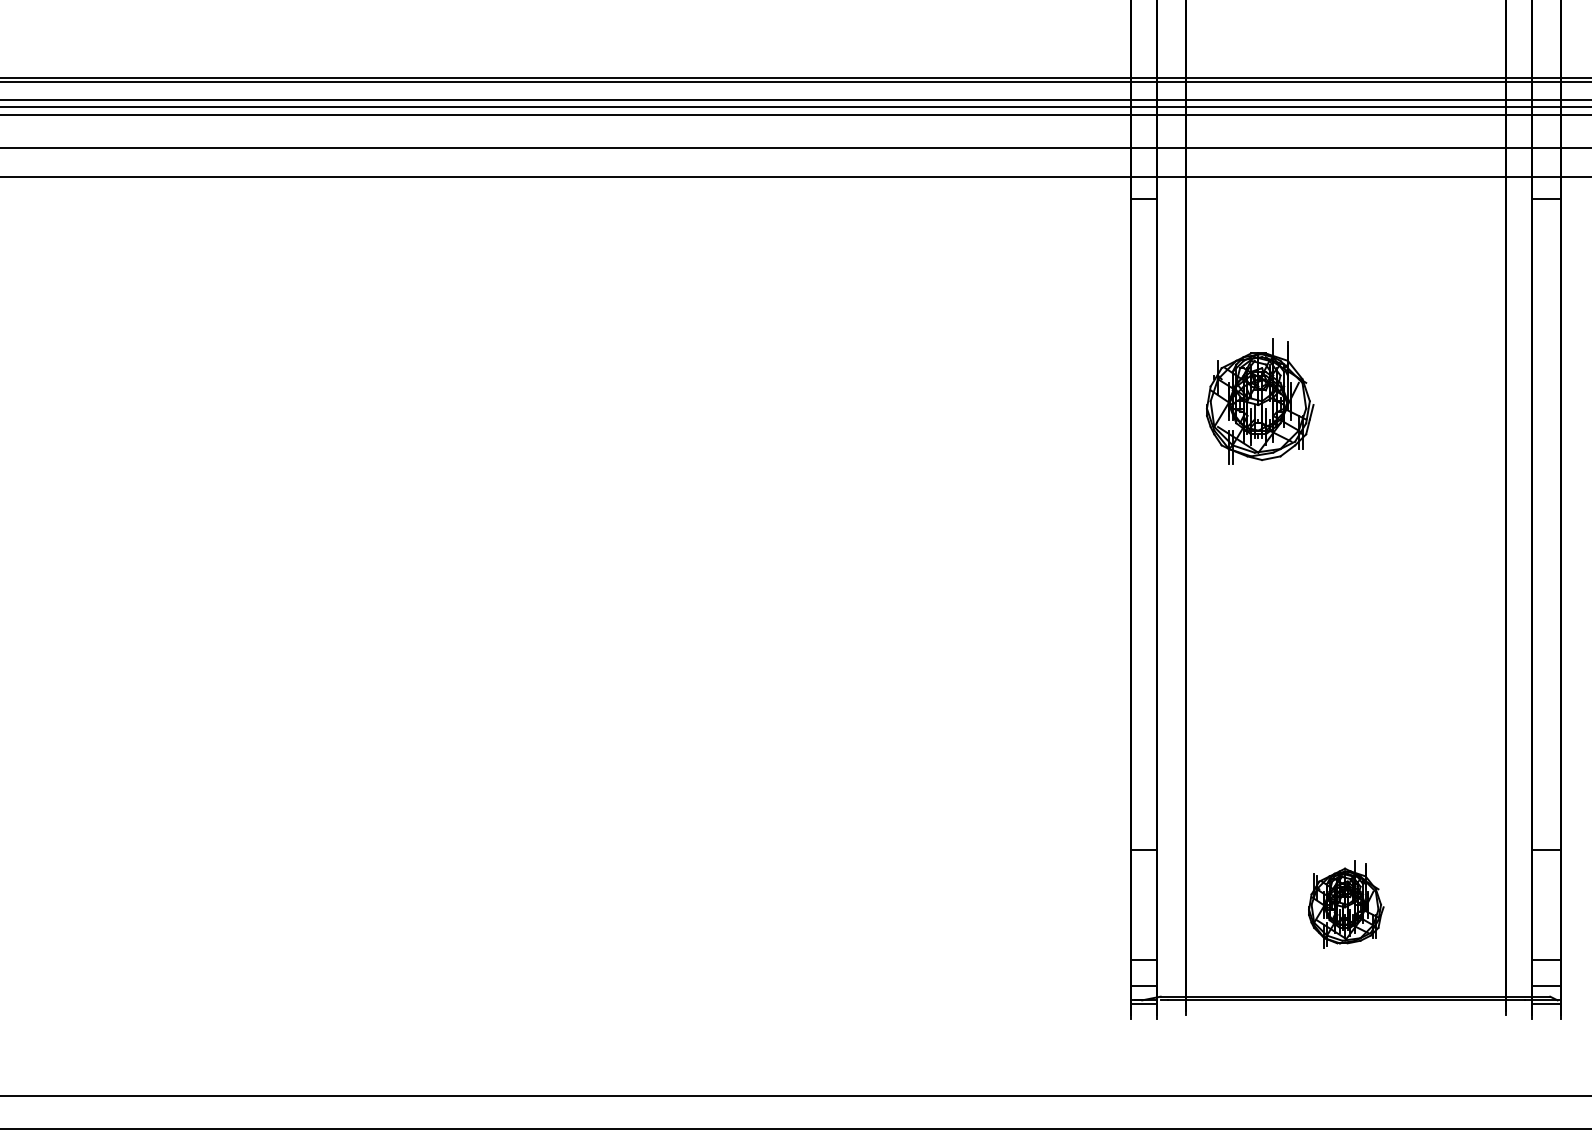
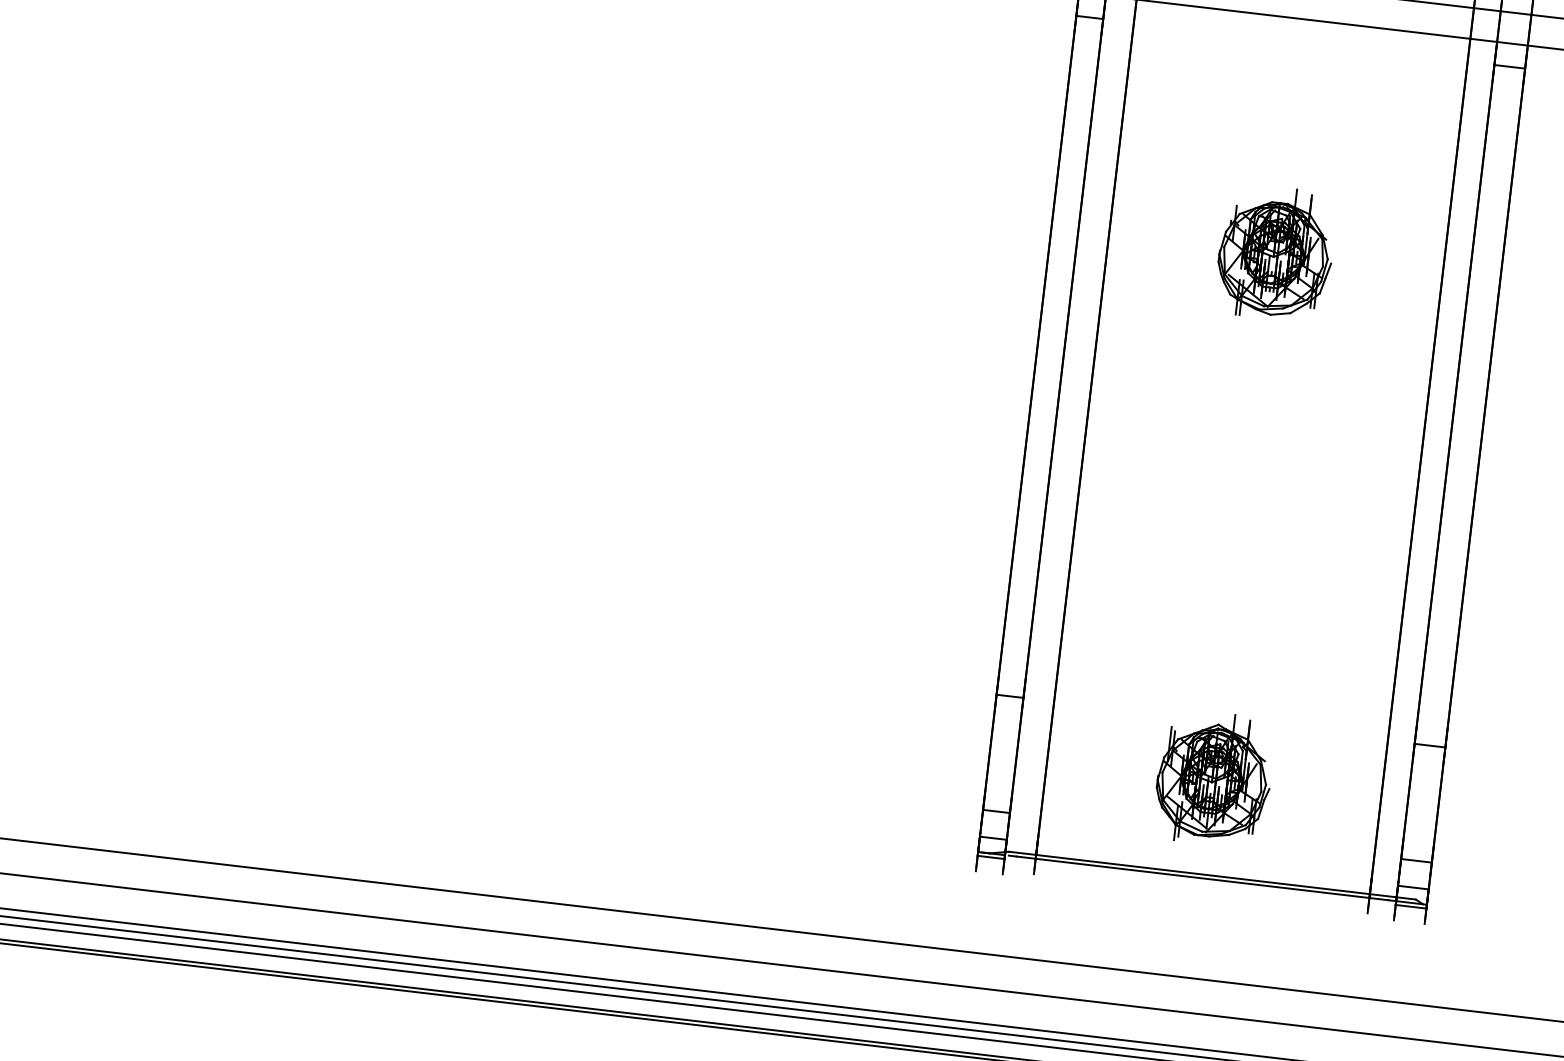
part: (1260, 401) -> (1276, 253), moved
part: (1346, 904) -> (1214, 778), size x1.43

